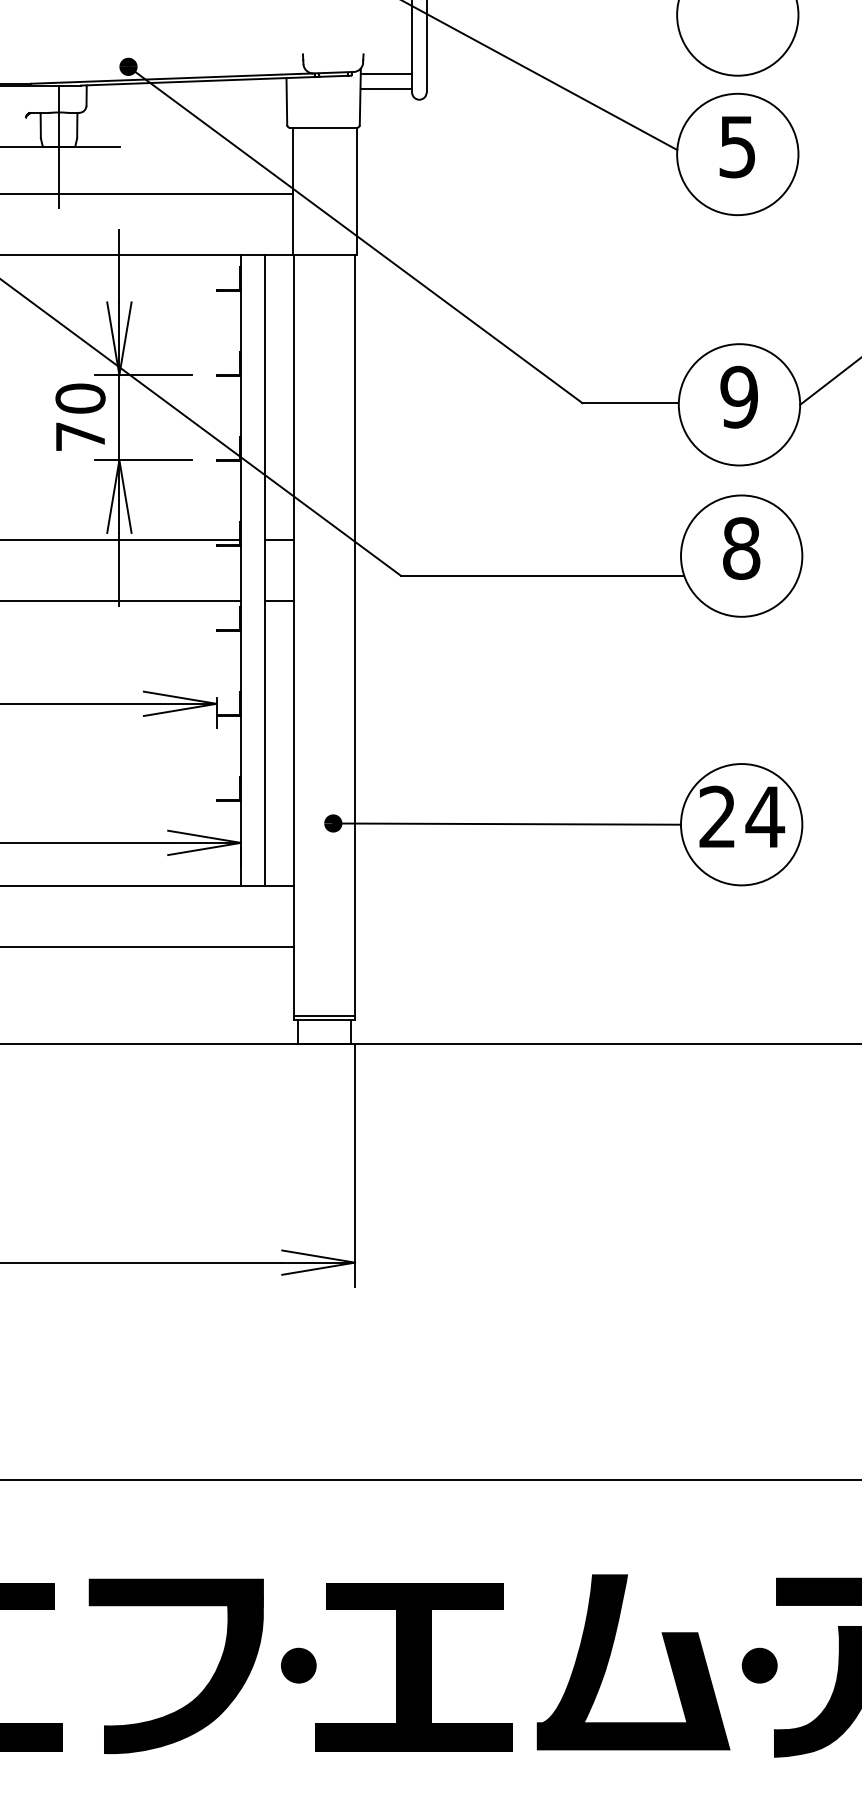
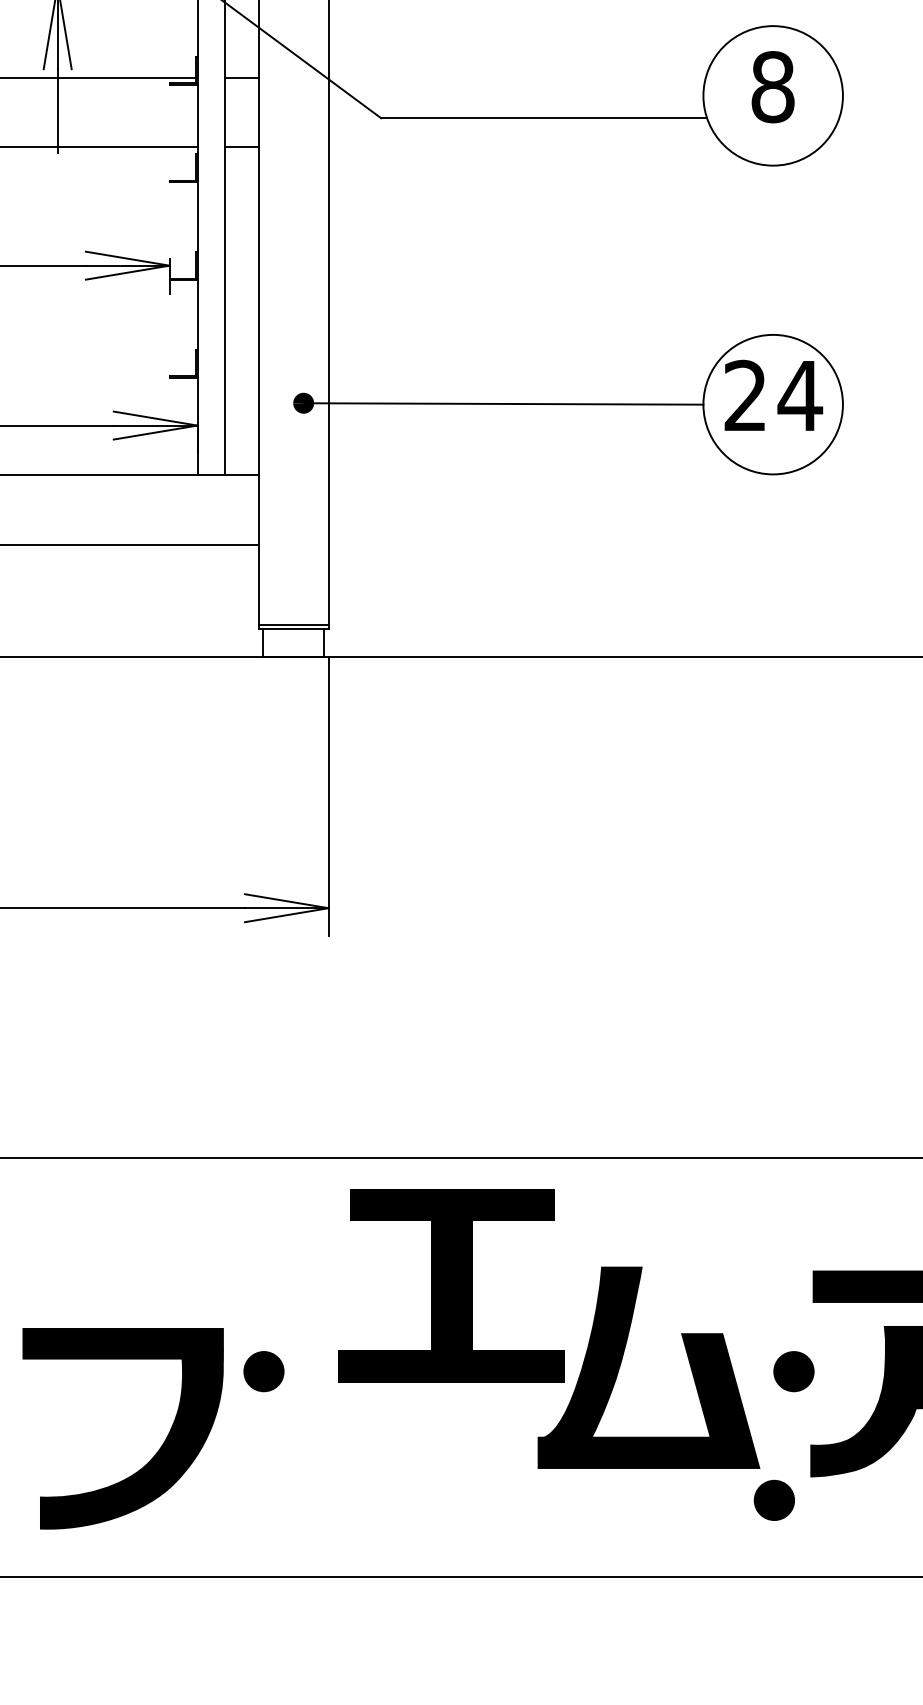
part: (413, 1667) -> (451, 1286), moved
part: (205, 1686) -> (156, 1451), moved
part: (742, 1777) -> (774, 1500), added

